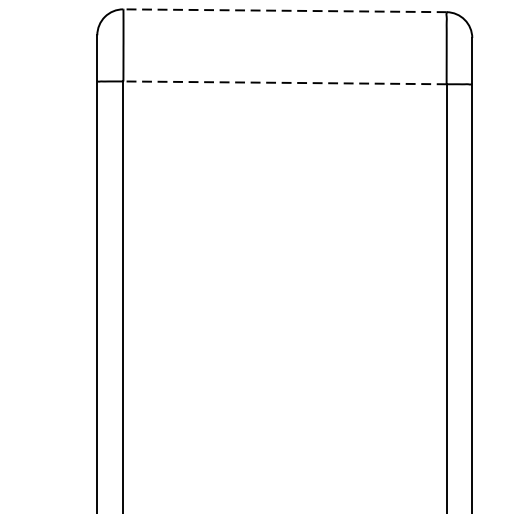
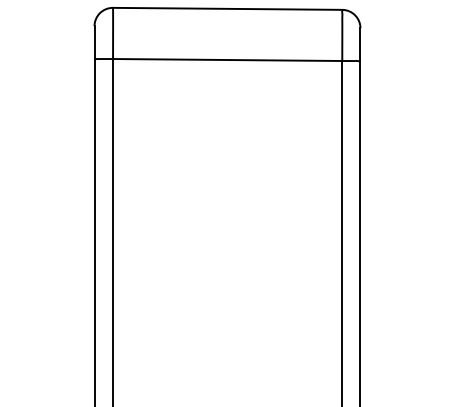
line: (284, 10) -> (227, 8), dashed -> solid
line: (284, 83) -> (227, 60), dashed -> solid

